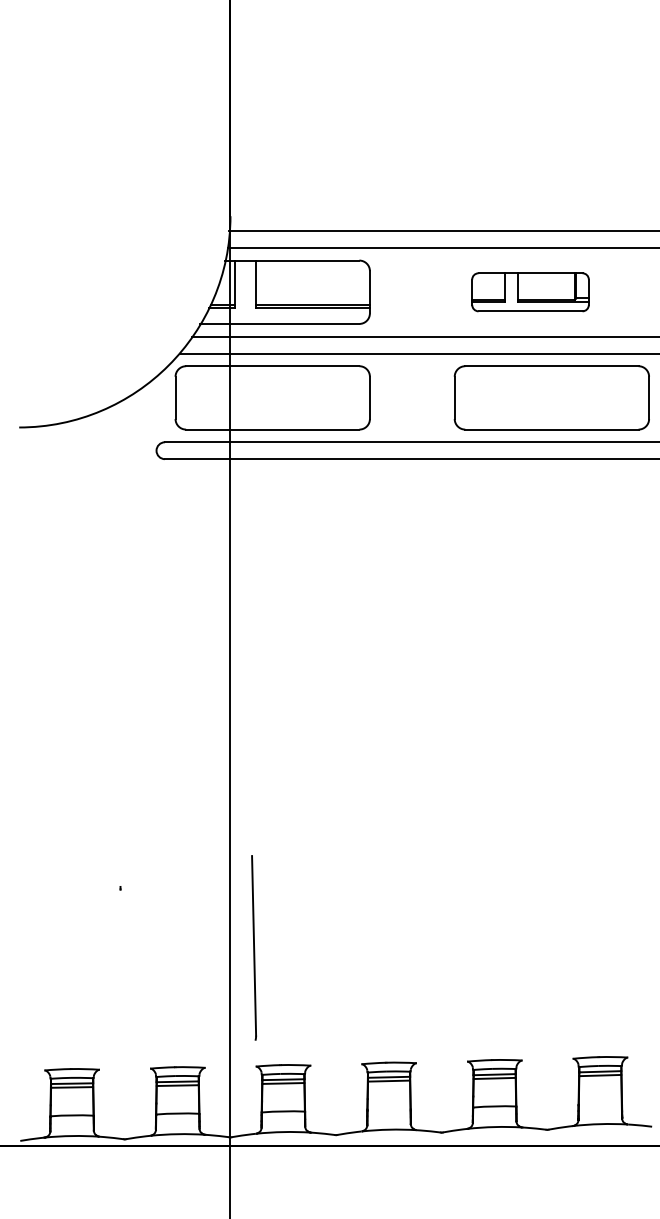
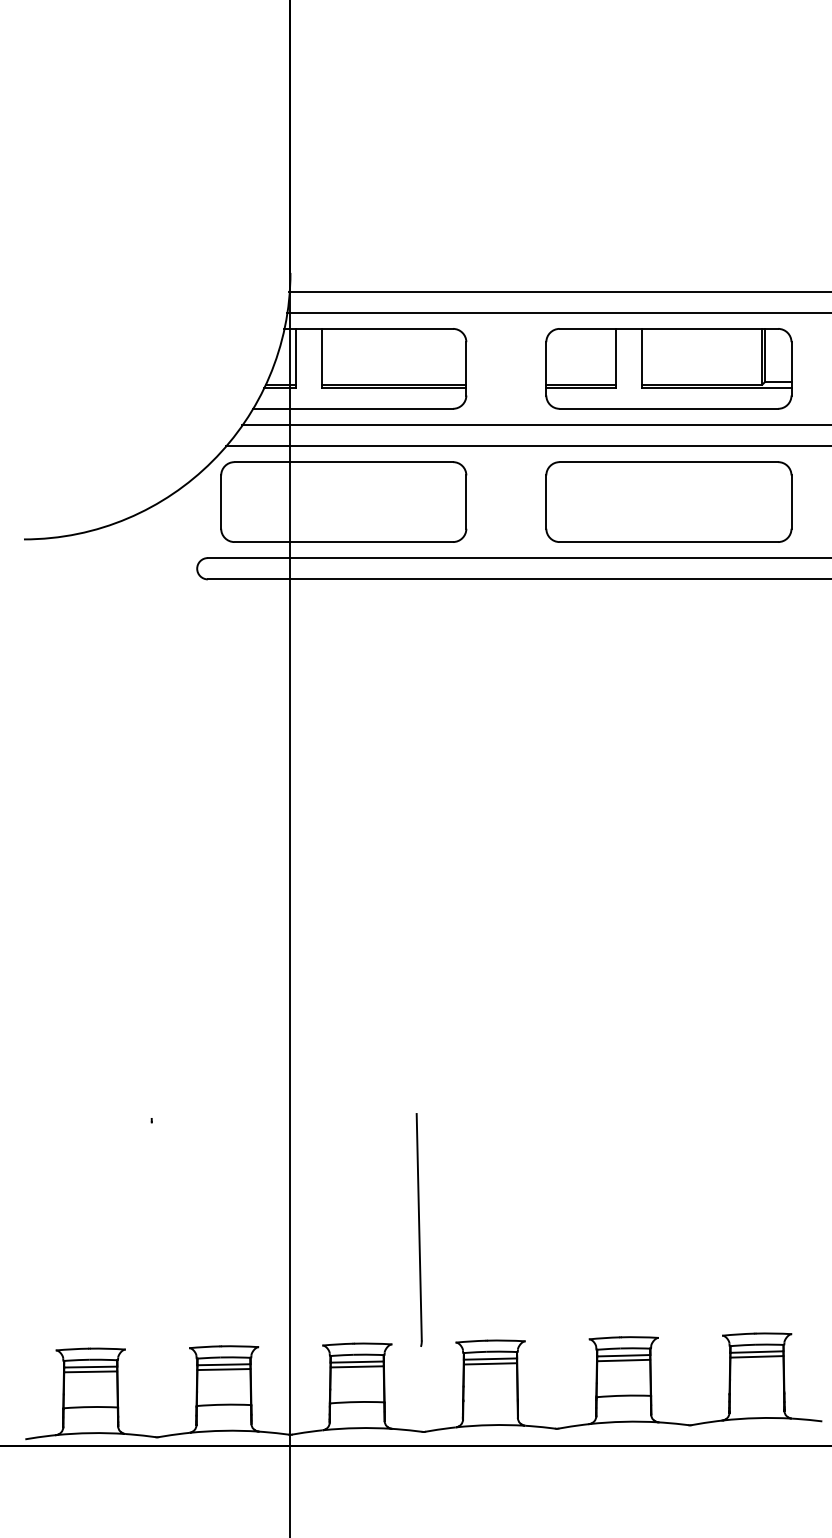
part: (530, 291) -> (668, 368), size x1.67
part: (551, 397) -> (668, 501), moved
line: (253, 947) -> (418, 1229), moved

